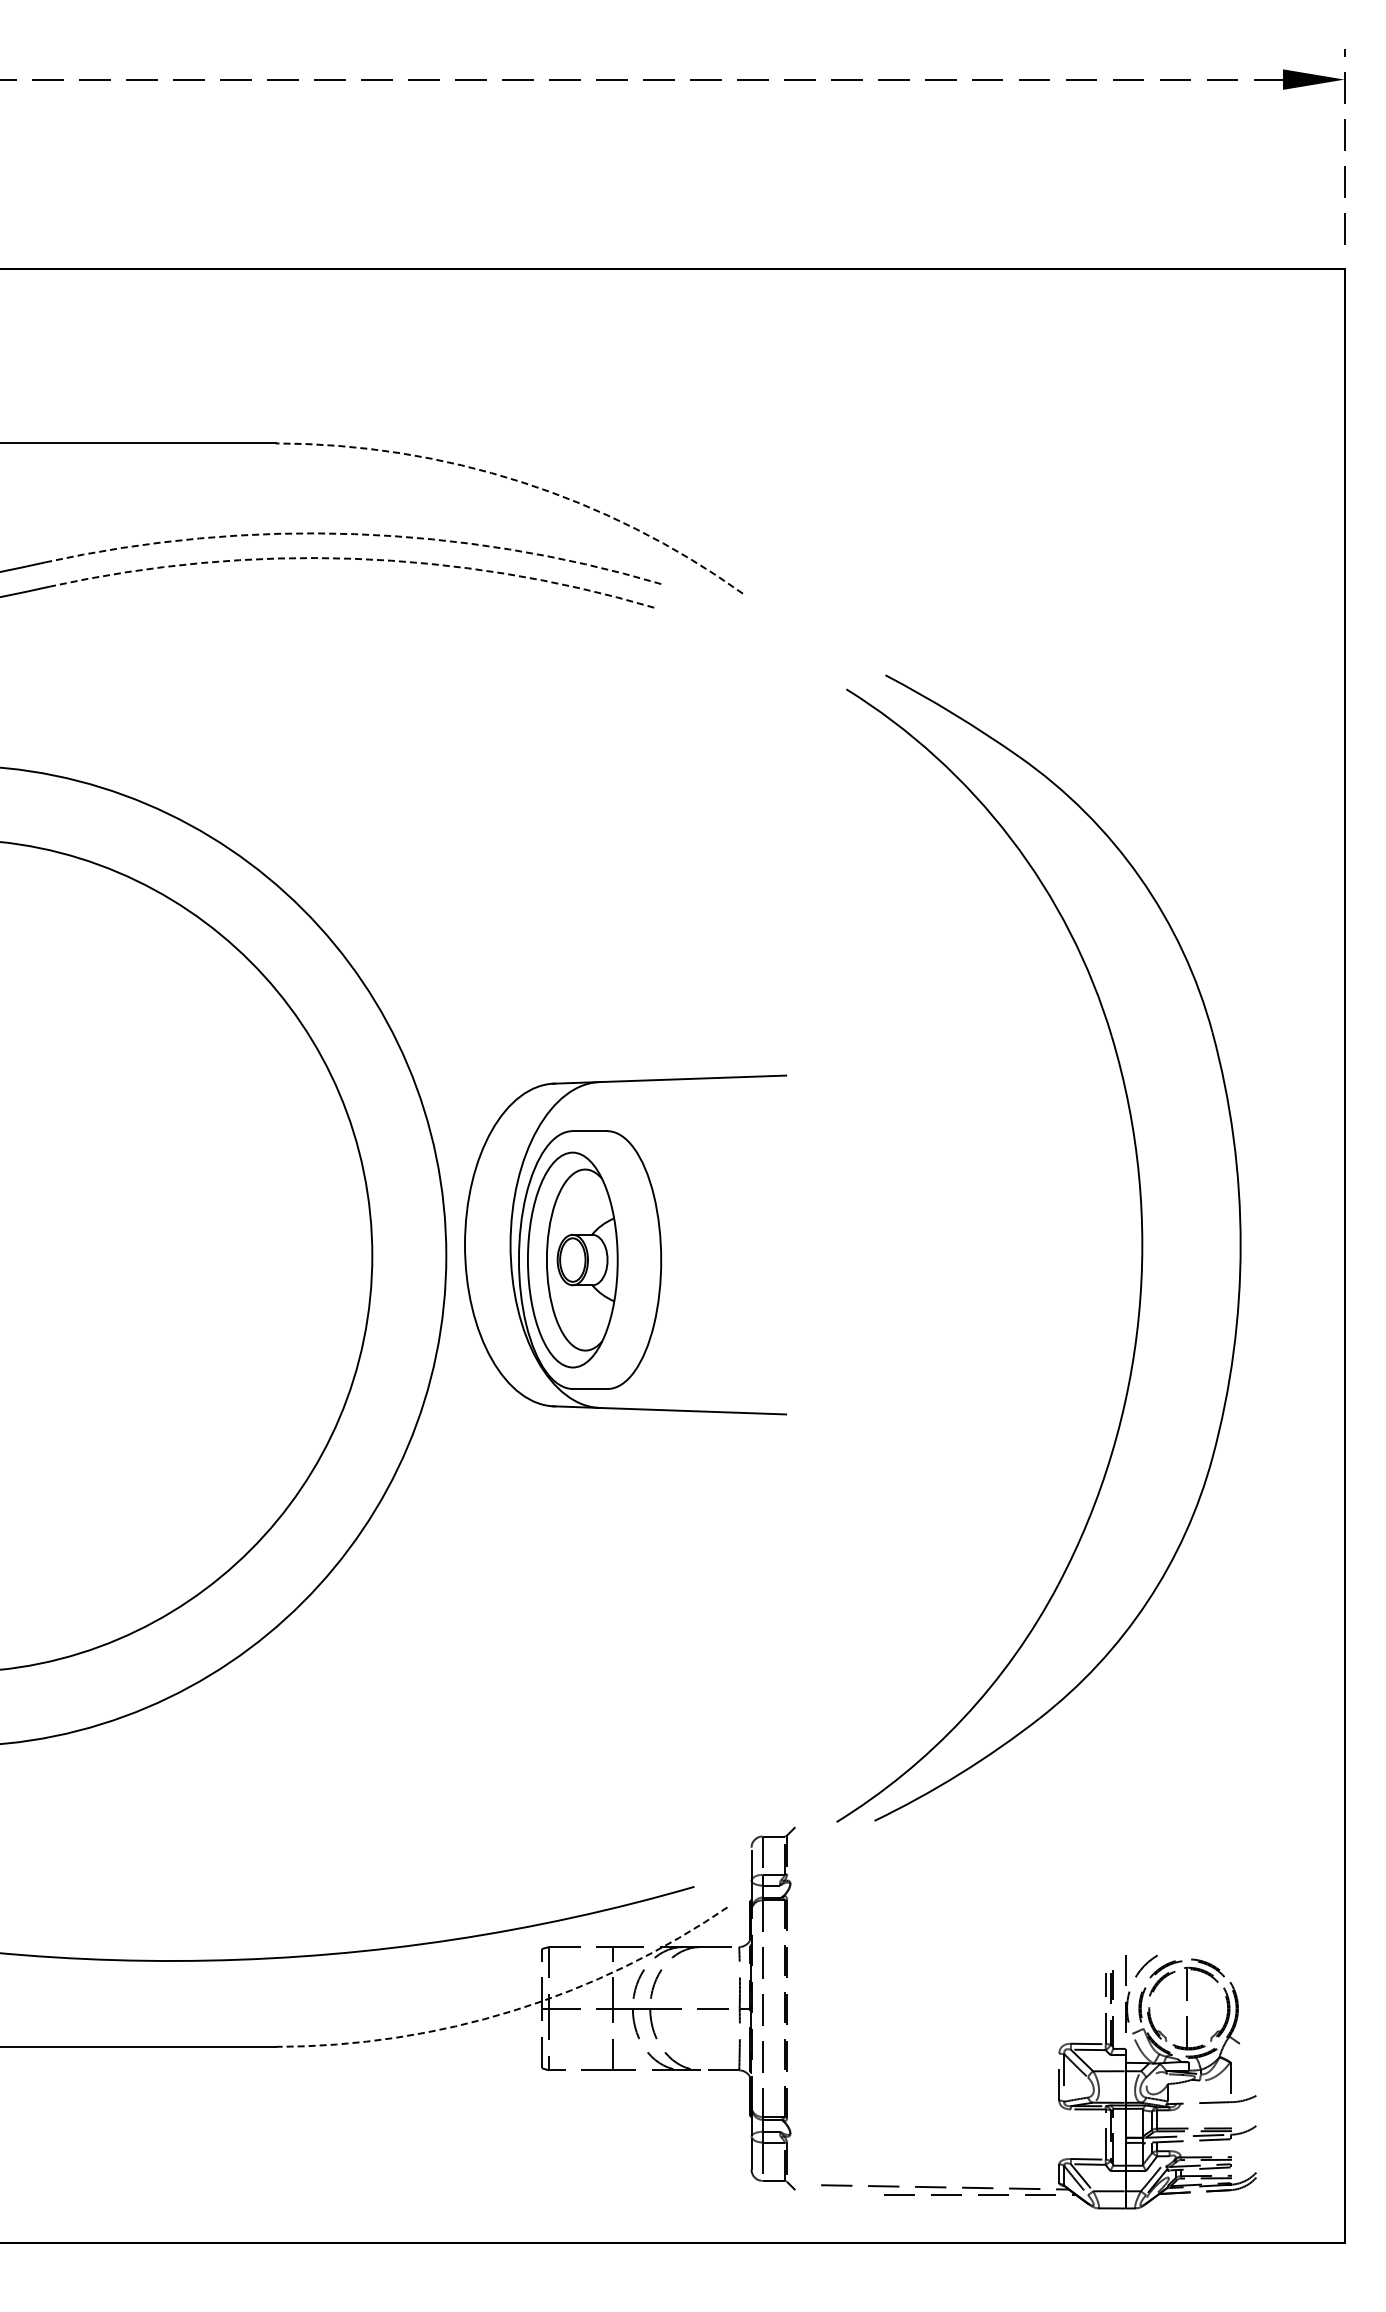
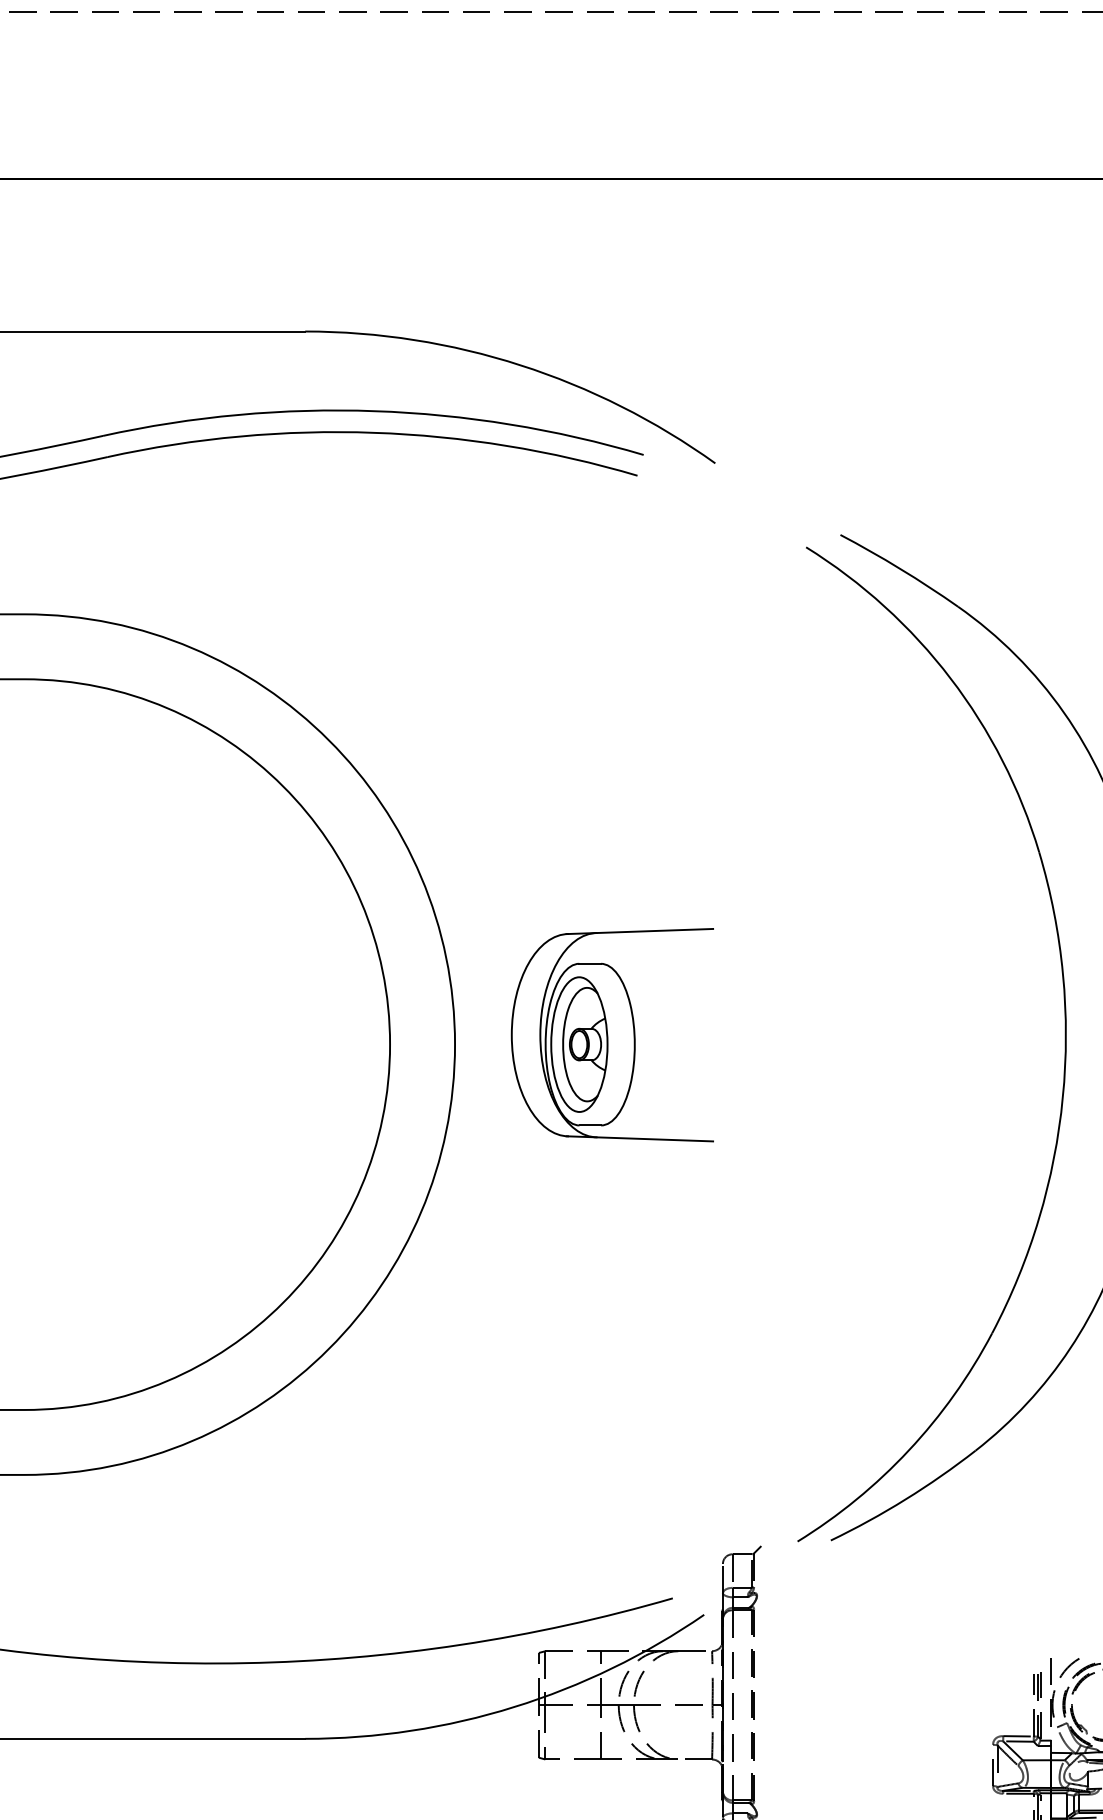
arc: (521, 481) -> (521, 364), dashed -> solid
arc: (354, 534) -> (374, 411), dashed -> solid
arc: (353, 558) -> (373, 432), dashed -> solid
part: (625, 1245) -> (612, 1035), size x0.71
arc: (513, 2010) -> (513, 1706), dashed -> solid

